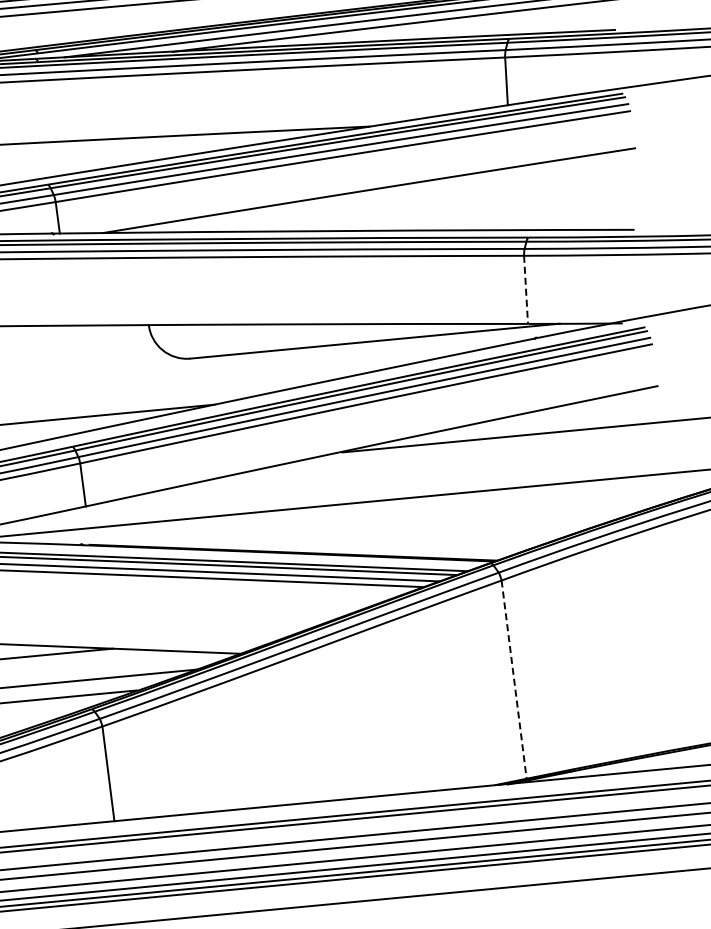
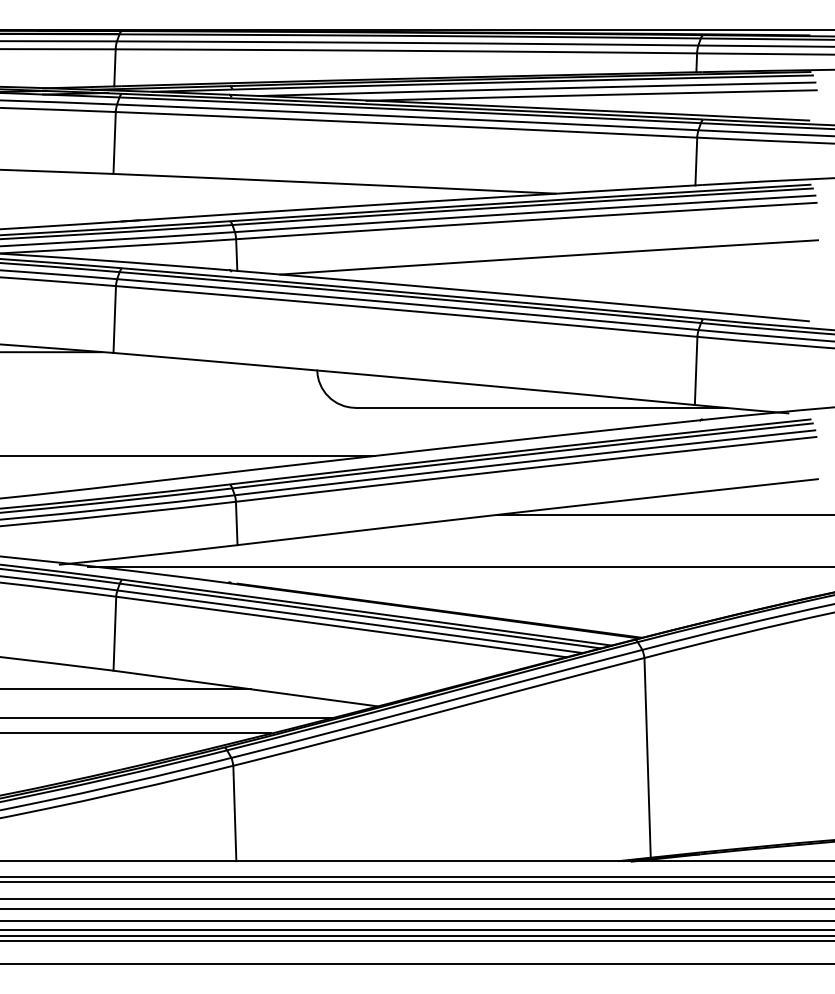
line: (526, 290) -> (696, 371), dashed -> solid
line: (513, 679) -> (647, 757), dashed -> solid

